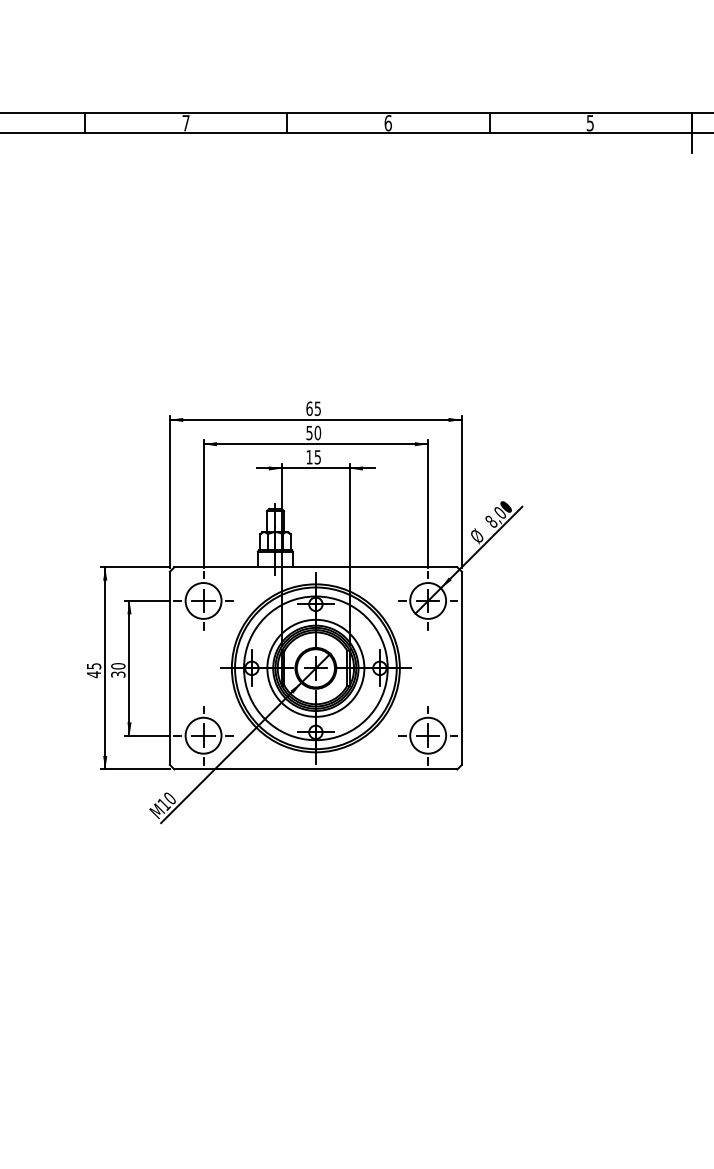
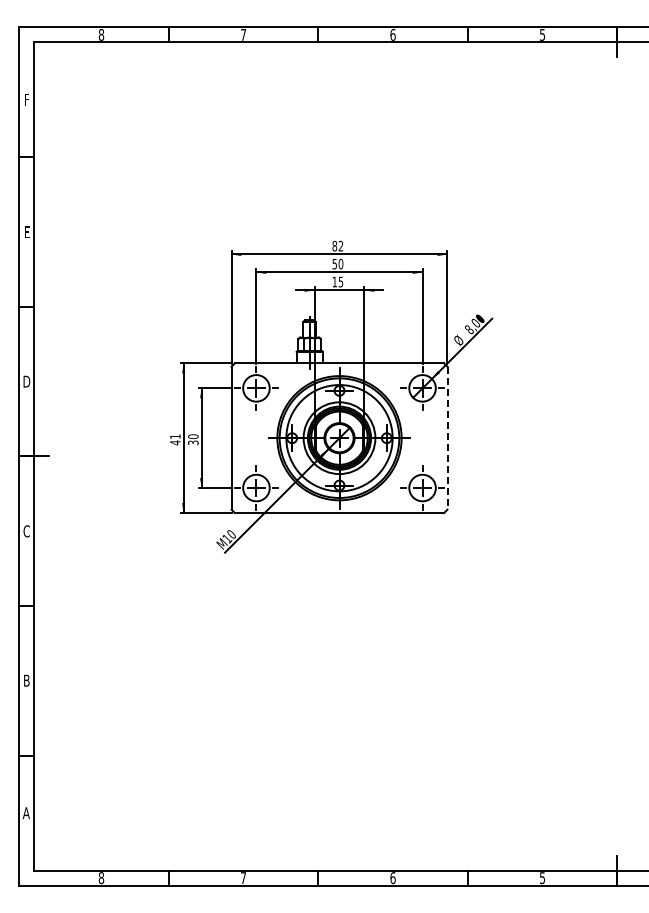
text: (313, 407) -> (337, 245), 65 -> 82
text: (94, 666) -> (175, 436), 45 -> 41
line: (461, 668) -> (447, 438), solid -> dashed

